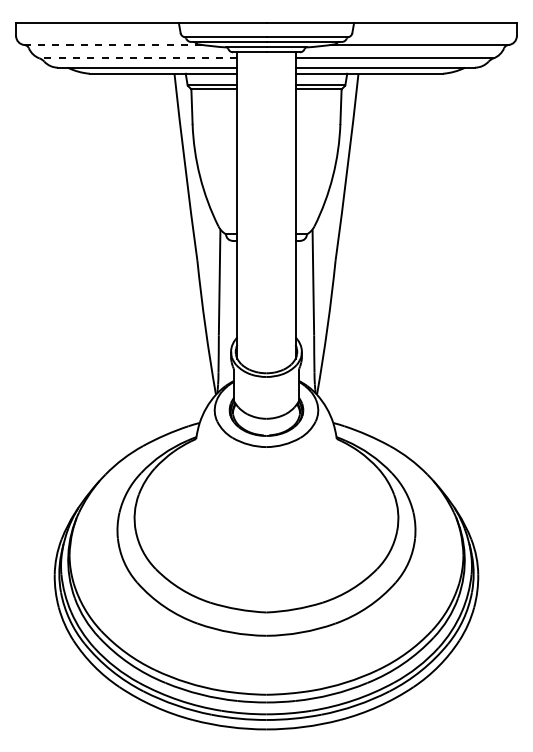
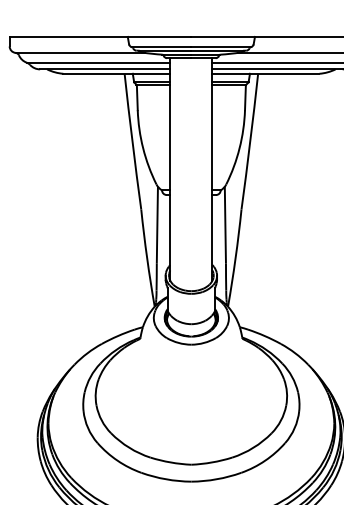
line: (113, 44) -> (80, 52), dashed -> solid
line: (138, 58) -> (98, 62), dashed -> solid

